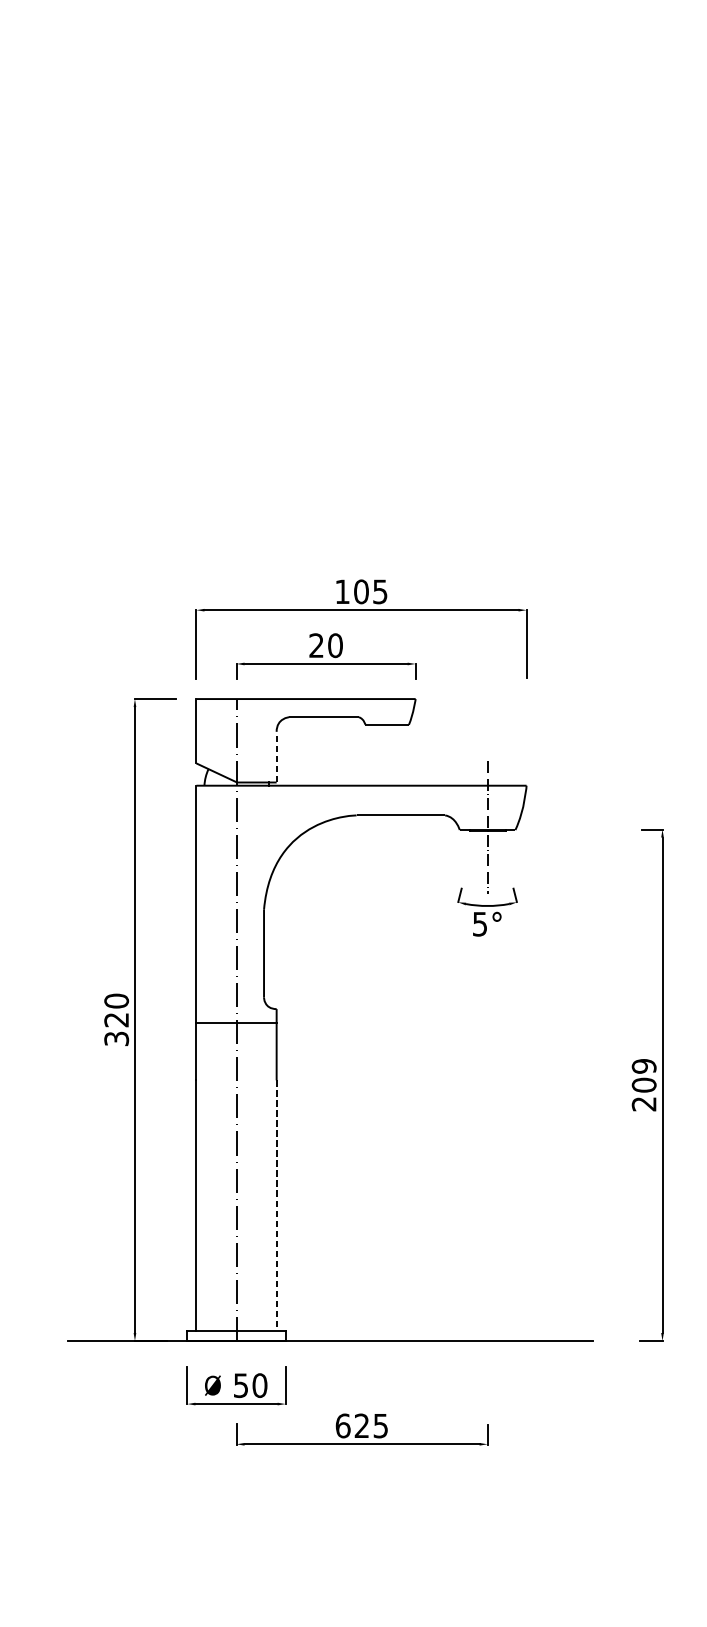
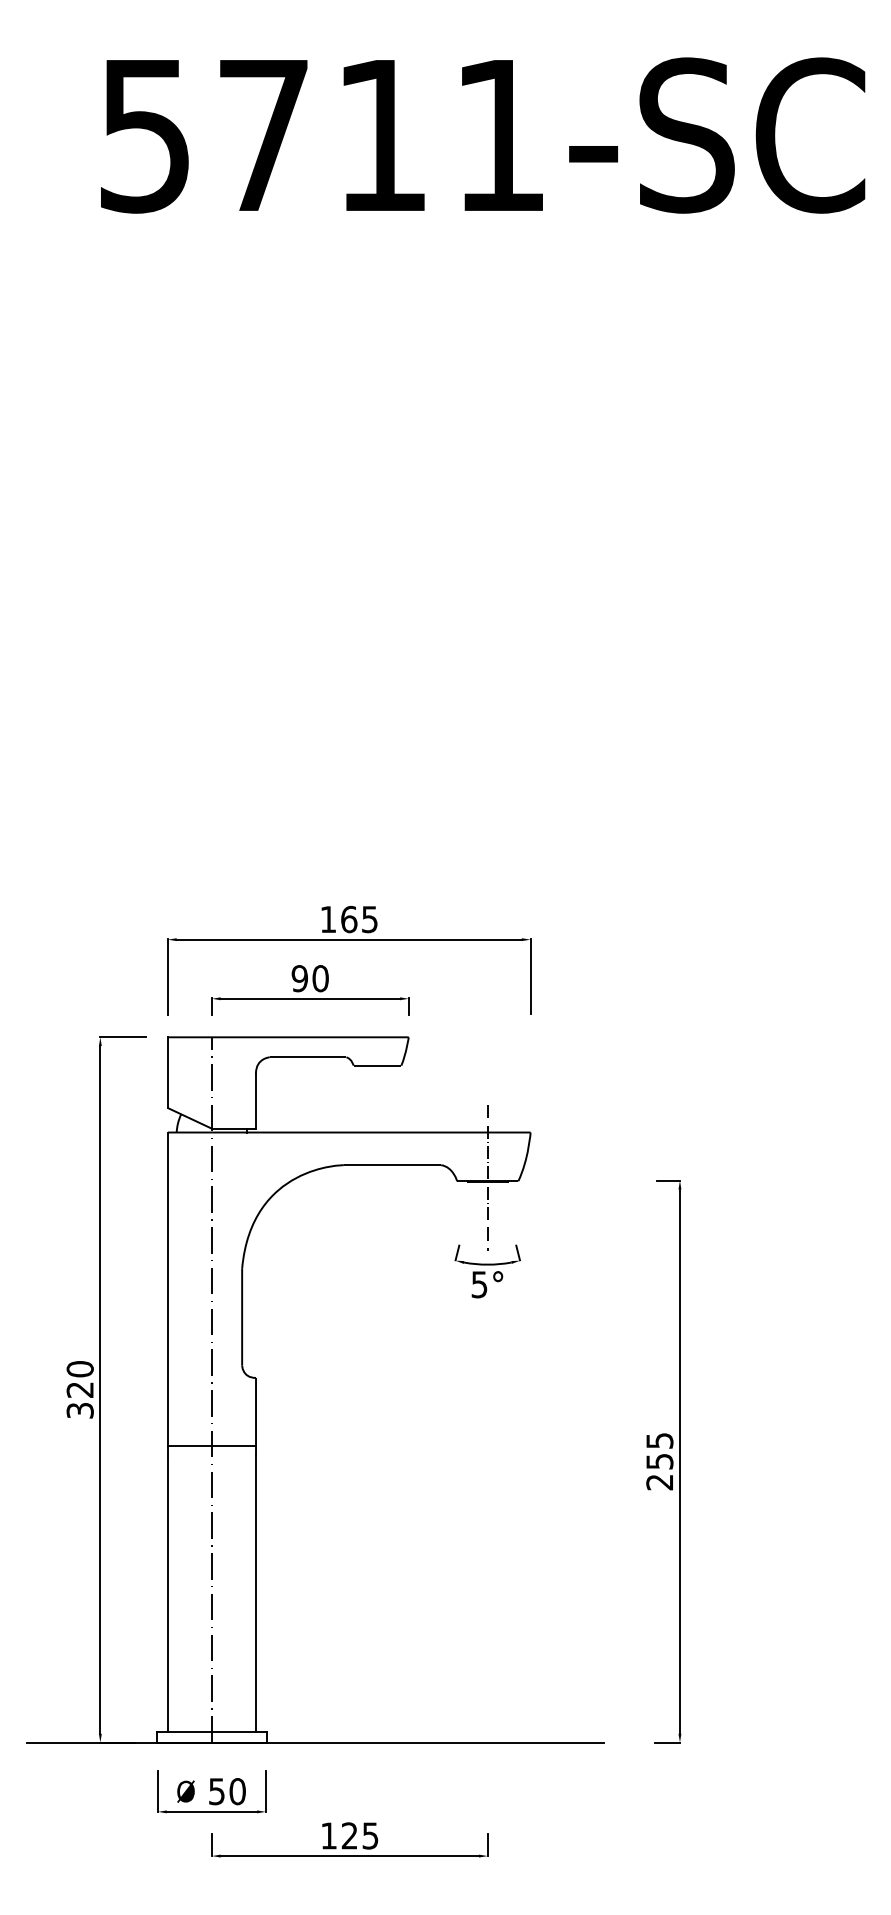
text: (361, 590) -> (349, 918), 105 -> 165
text: (316, 645) -> (299, 978), 20 -> 90
line: (277, 757) -> (256, 1101), dashed -> solid
line: (236, 1023) -> (211, 1445), moved
text: (643, 1075) -> (659, 1450), 209 -> 255
line: (277, 1206) -> (256, 1594), dashed -> solid
text: (343, 1425) -> (329, 1835), 625 -> 125

